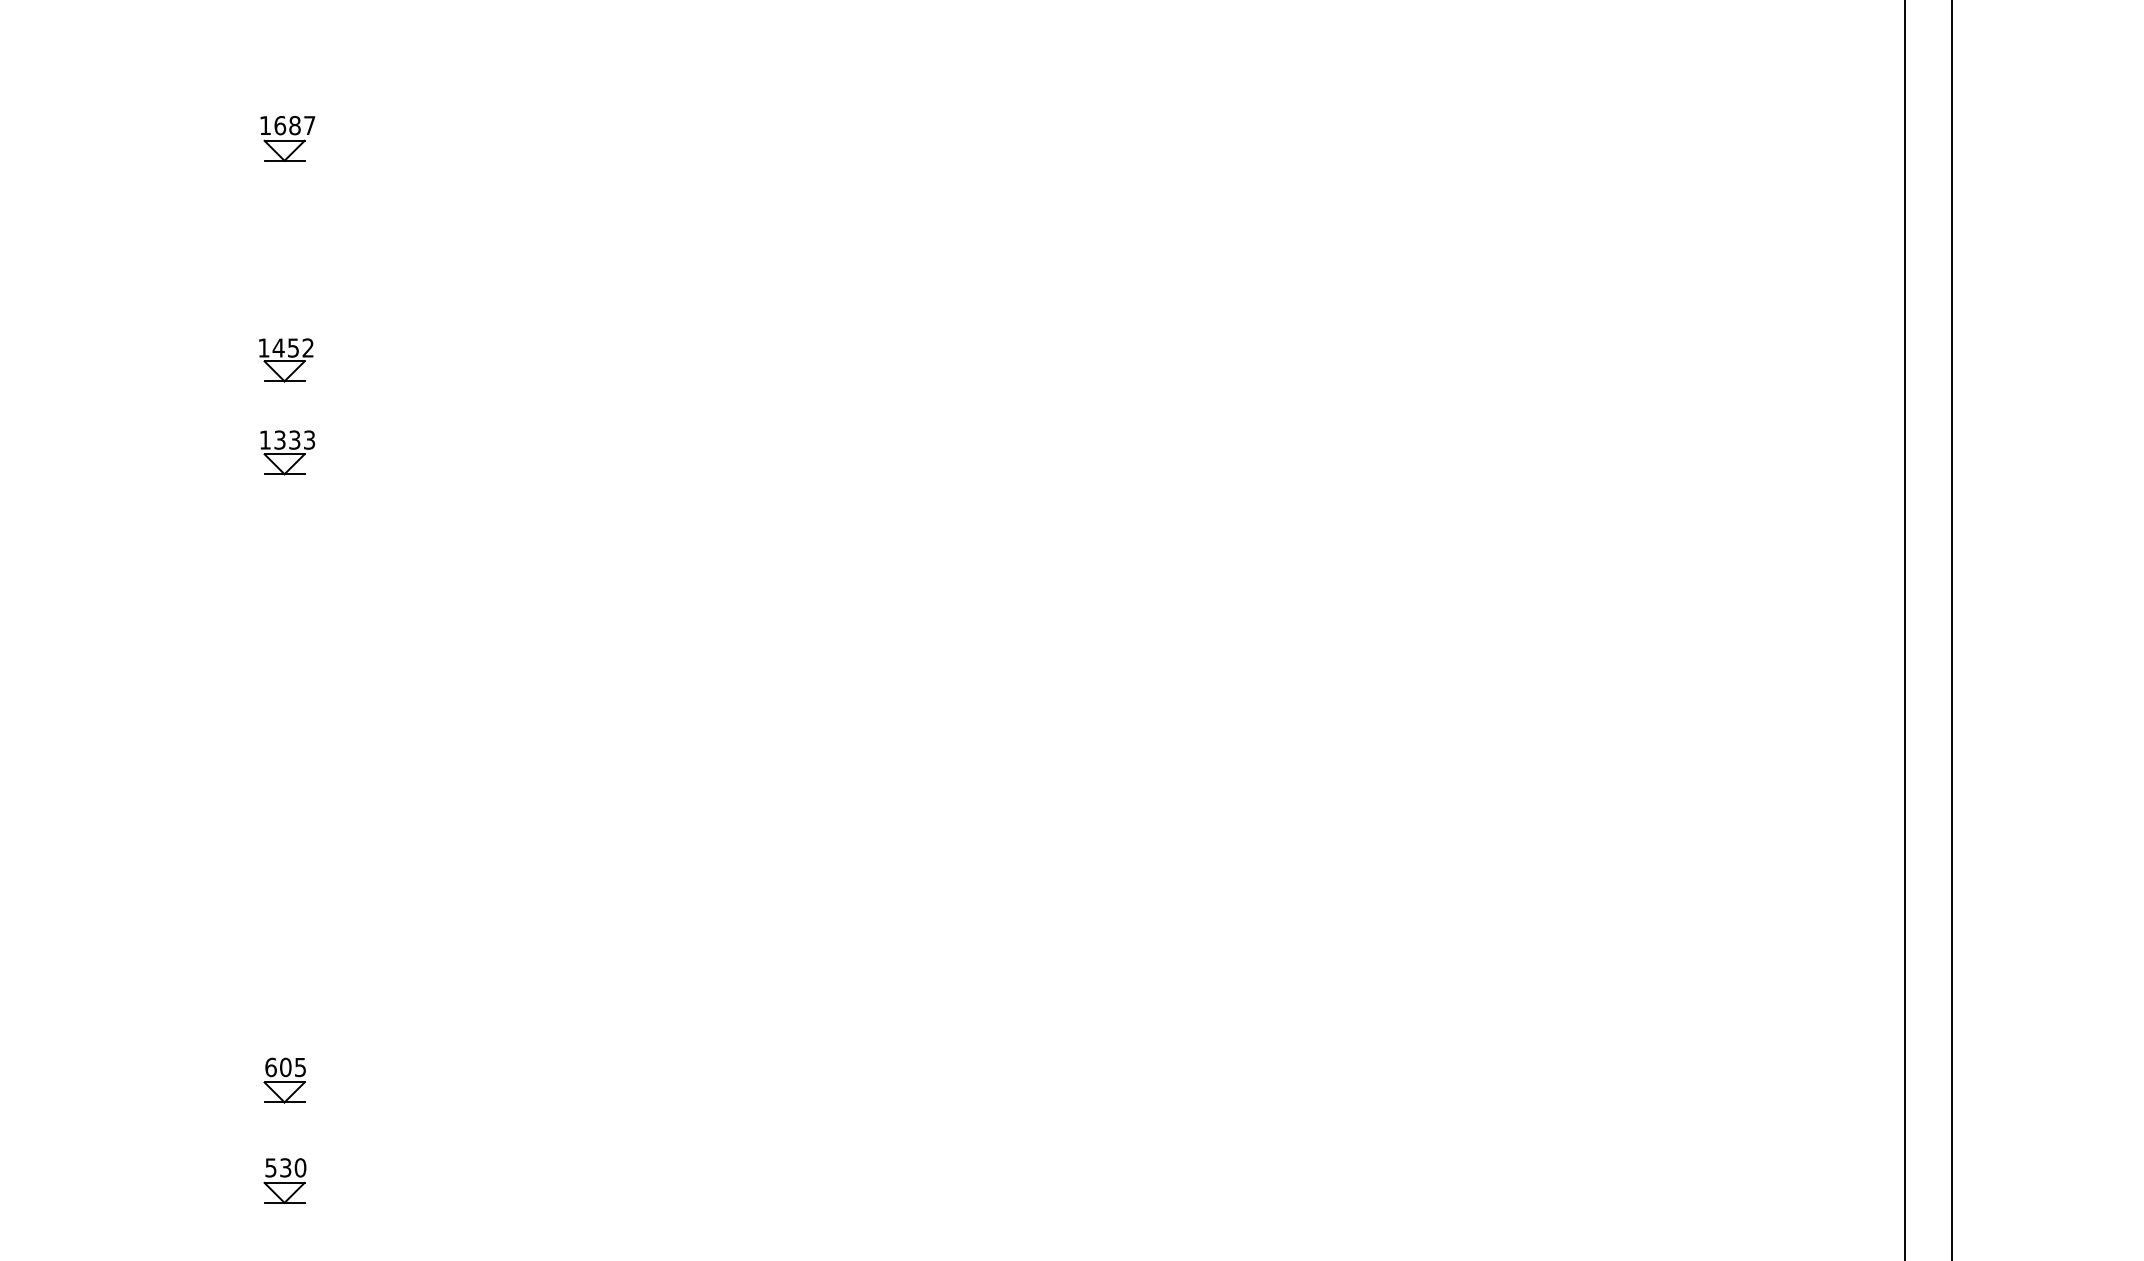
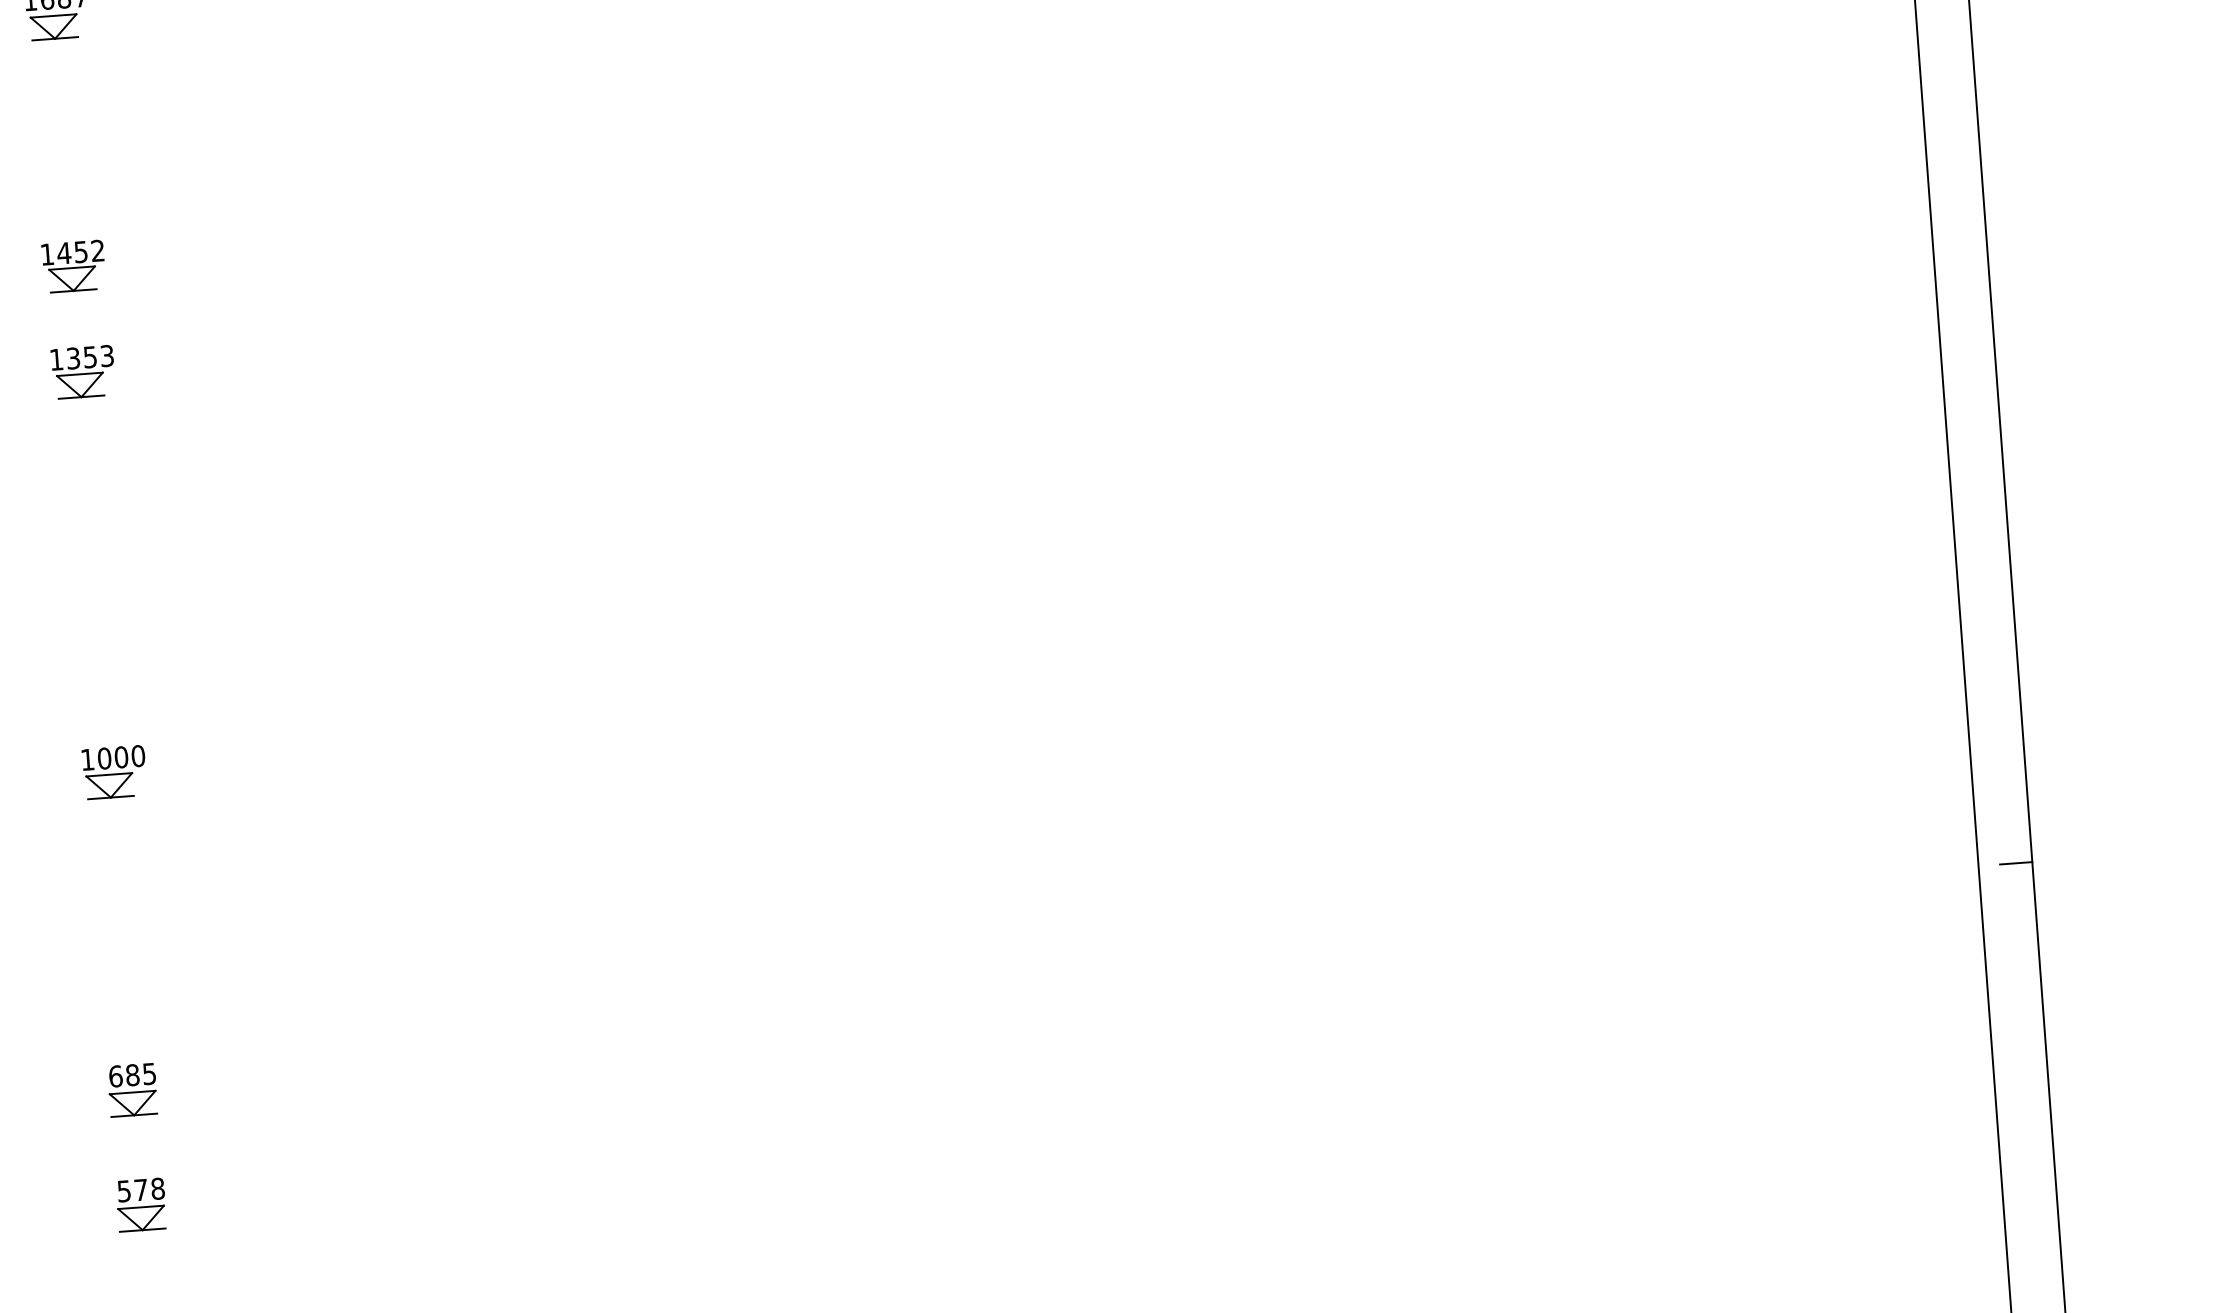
text: (294, 439) -> (89, 356), 1333 -> 1353
part: (289, 802) -> (114, 772), added
line: (1937, 1003) -> (2015, 863), added
text: (285, 1067) -> (132, 1075), 605 -> 685
text: (293, 1167) -> (149, 1188), 530 -> 578

